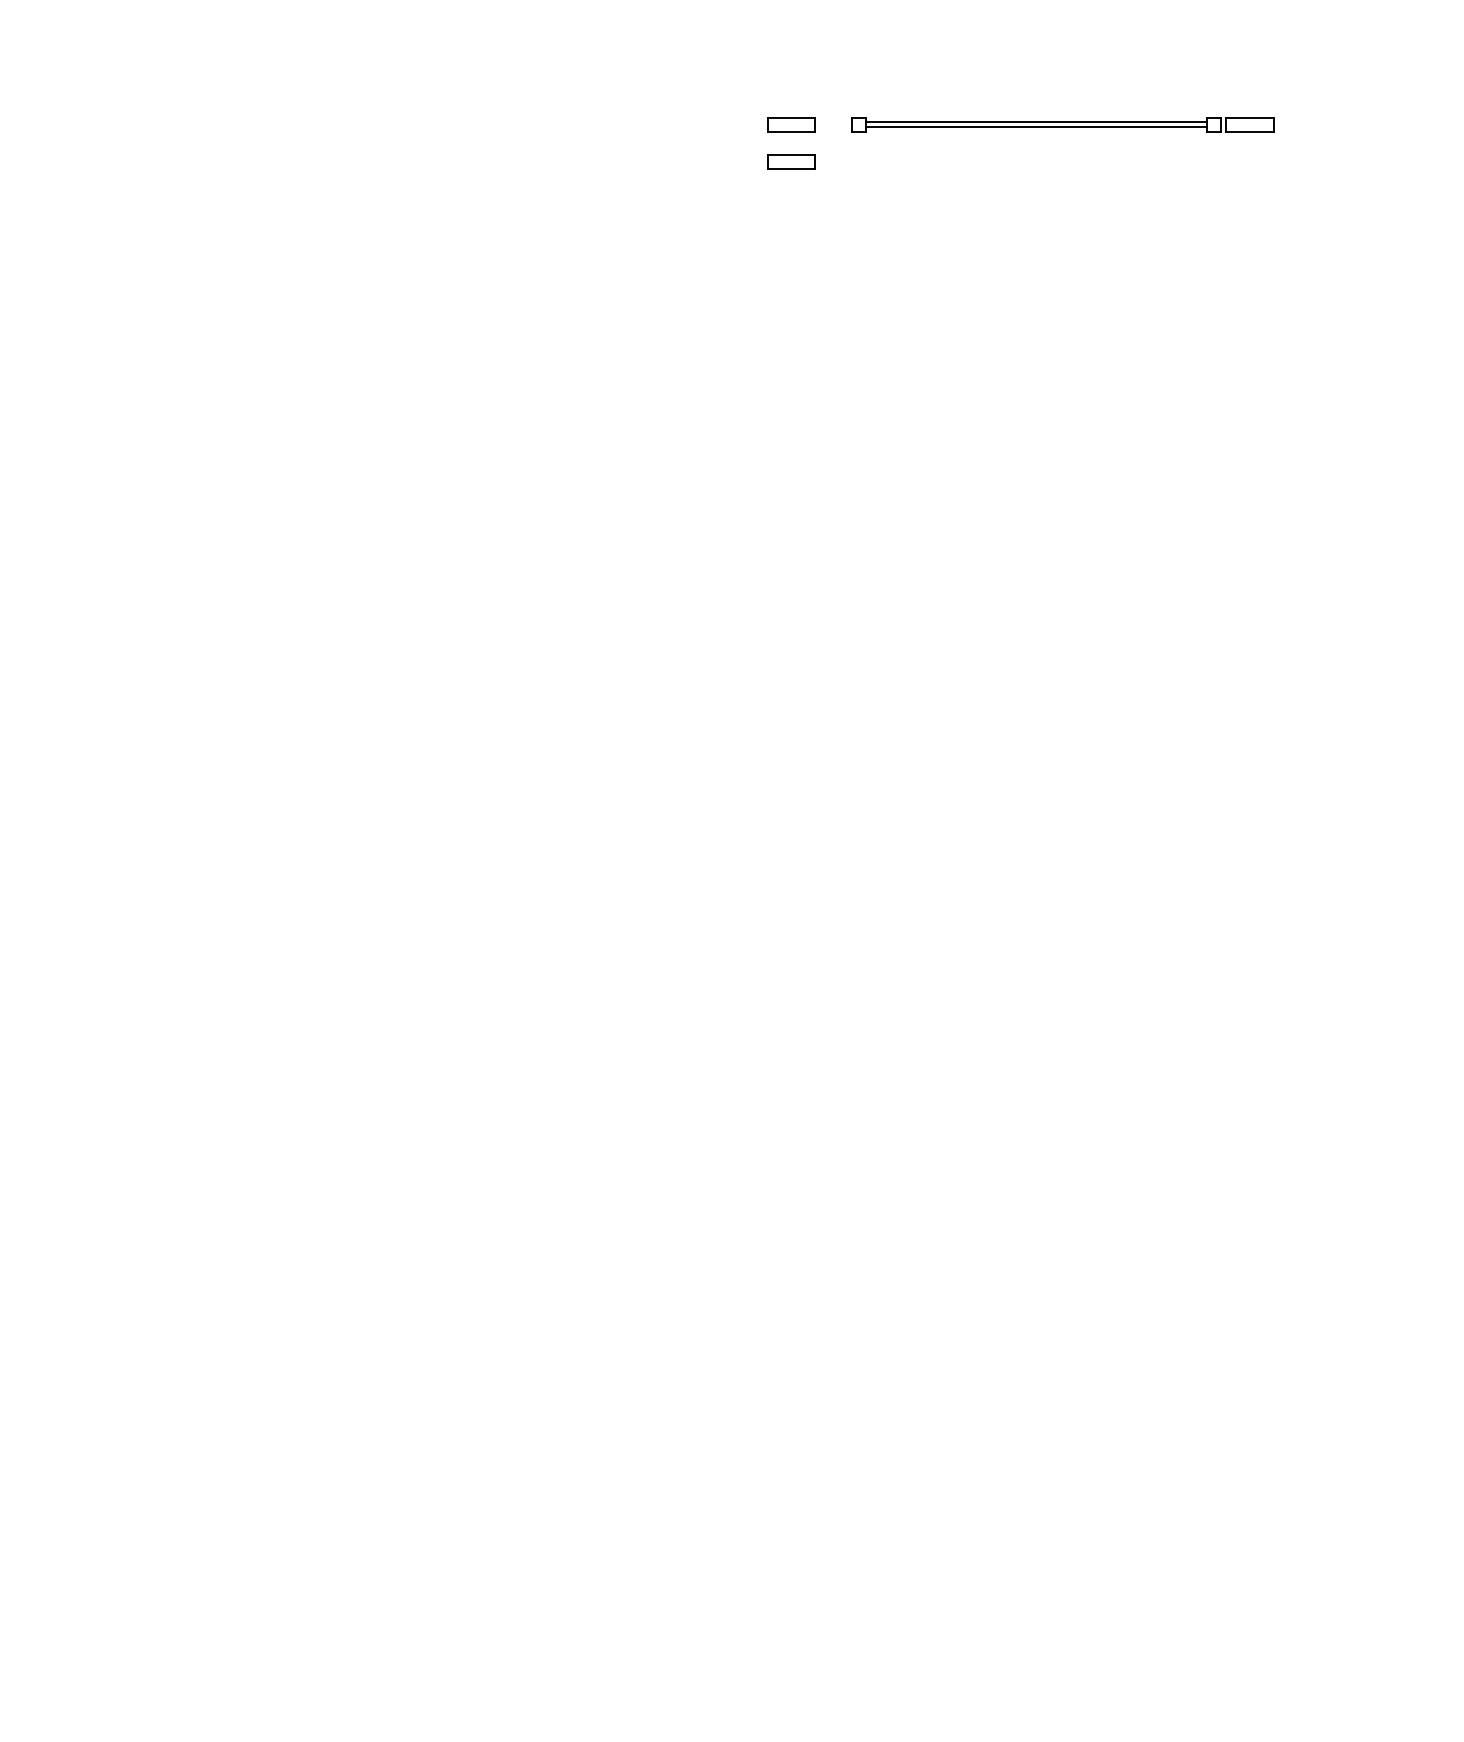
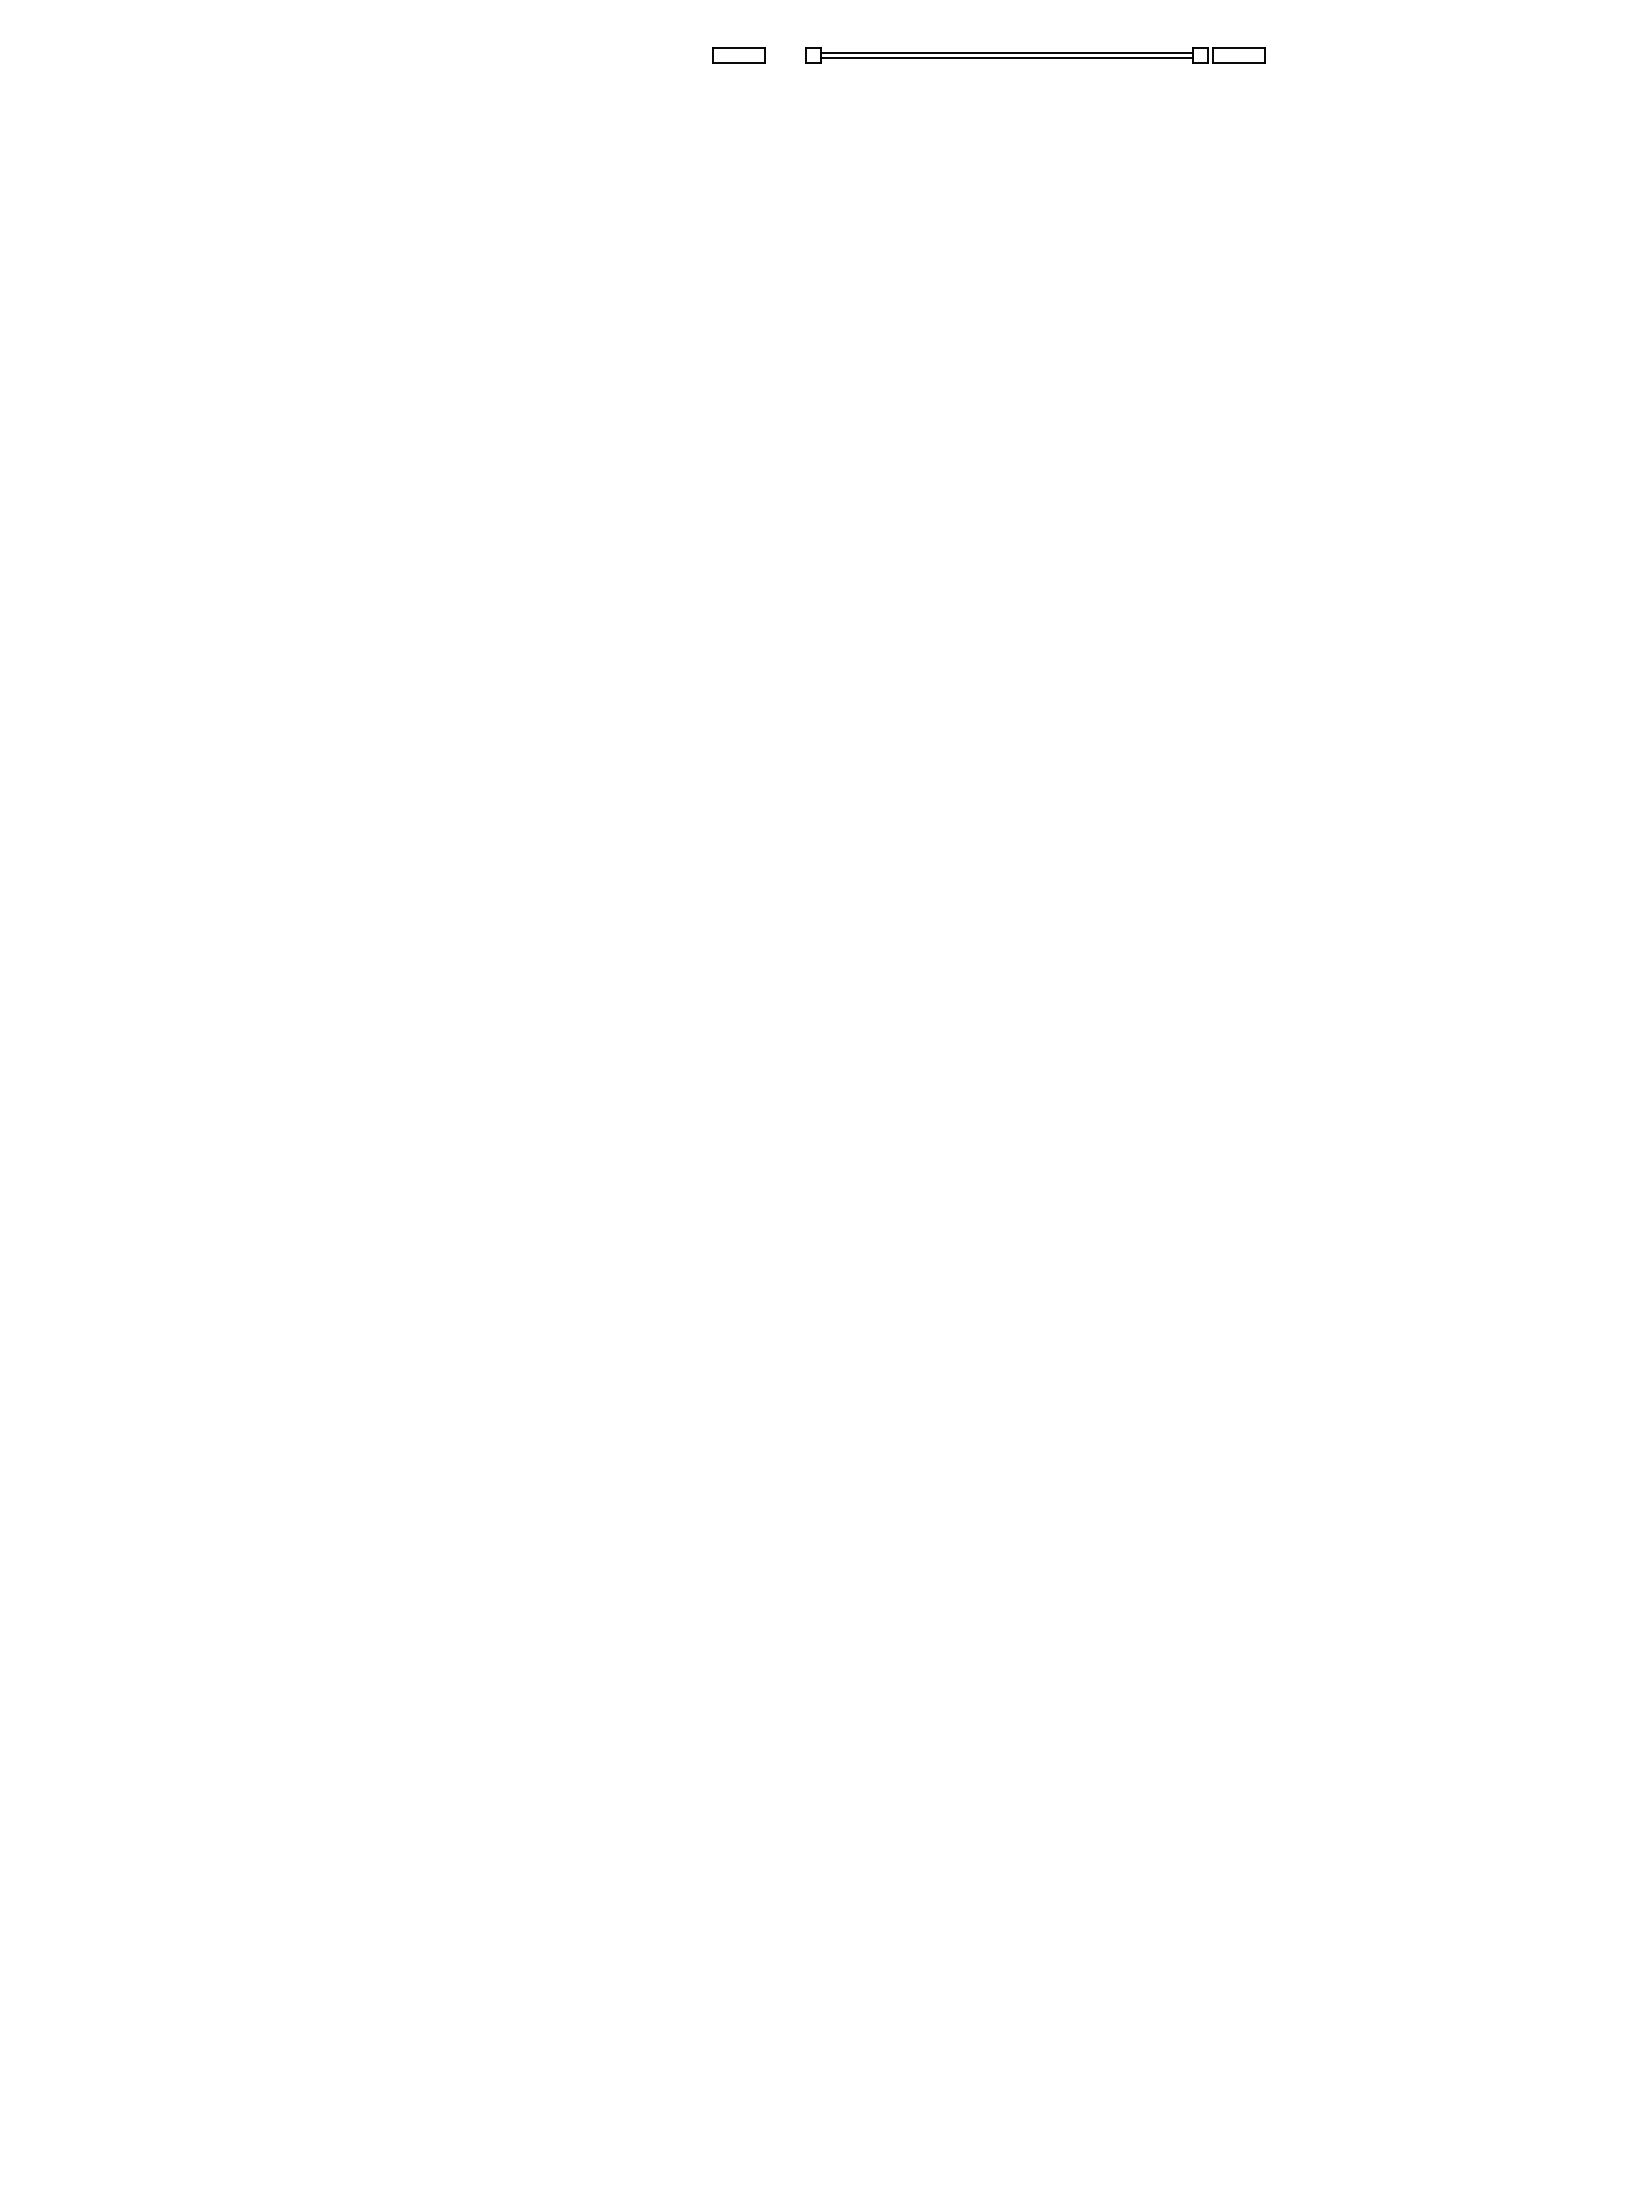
part: (790, 162) -> (738, 96), removed

